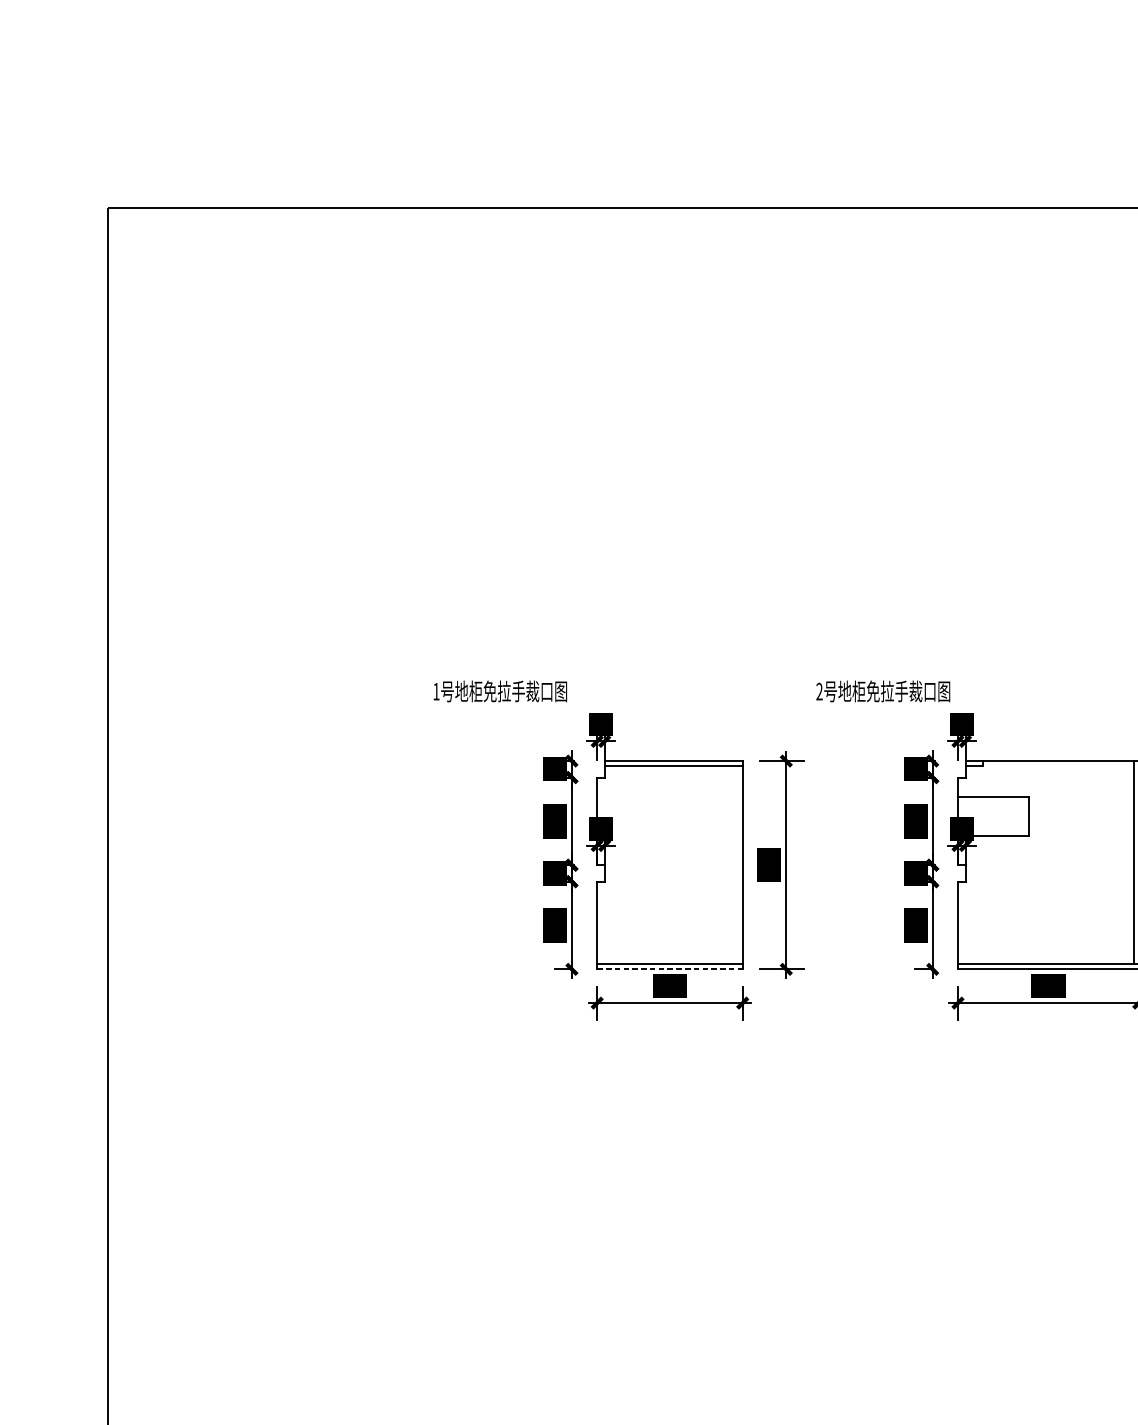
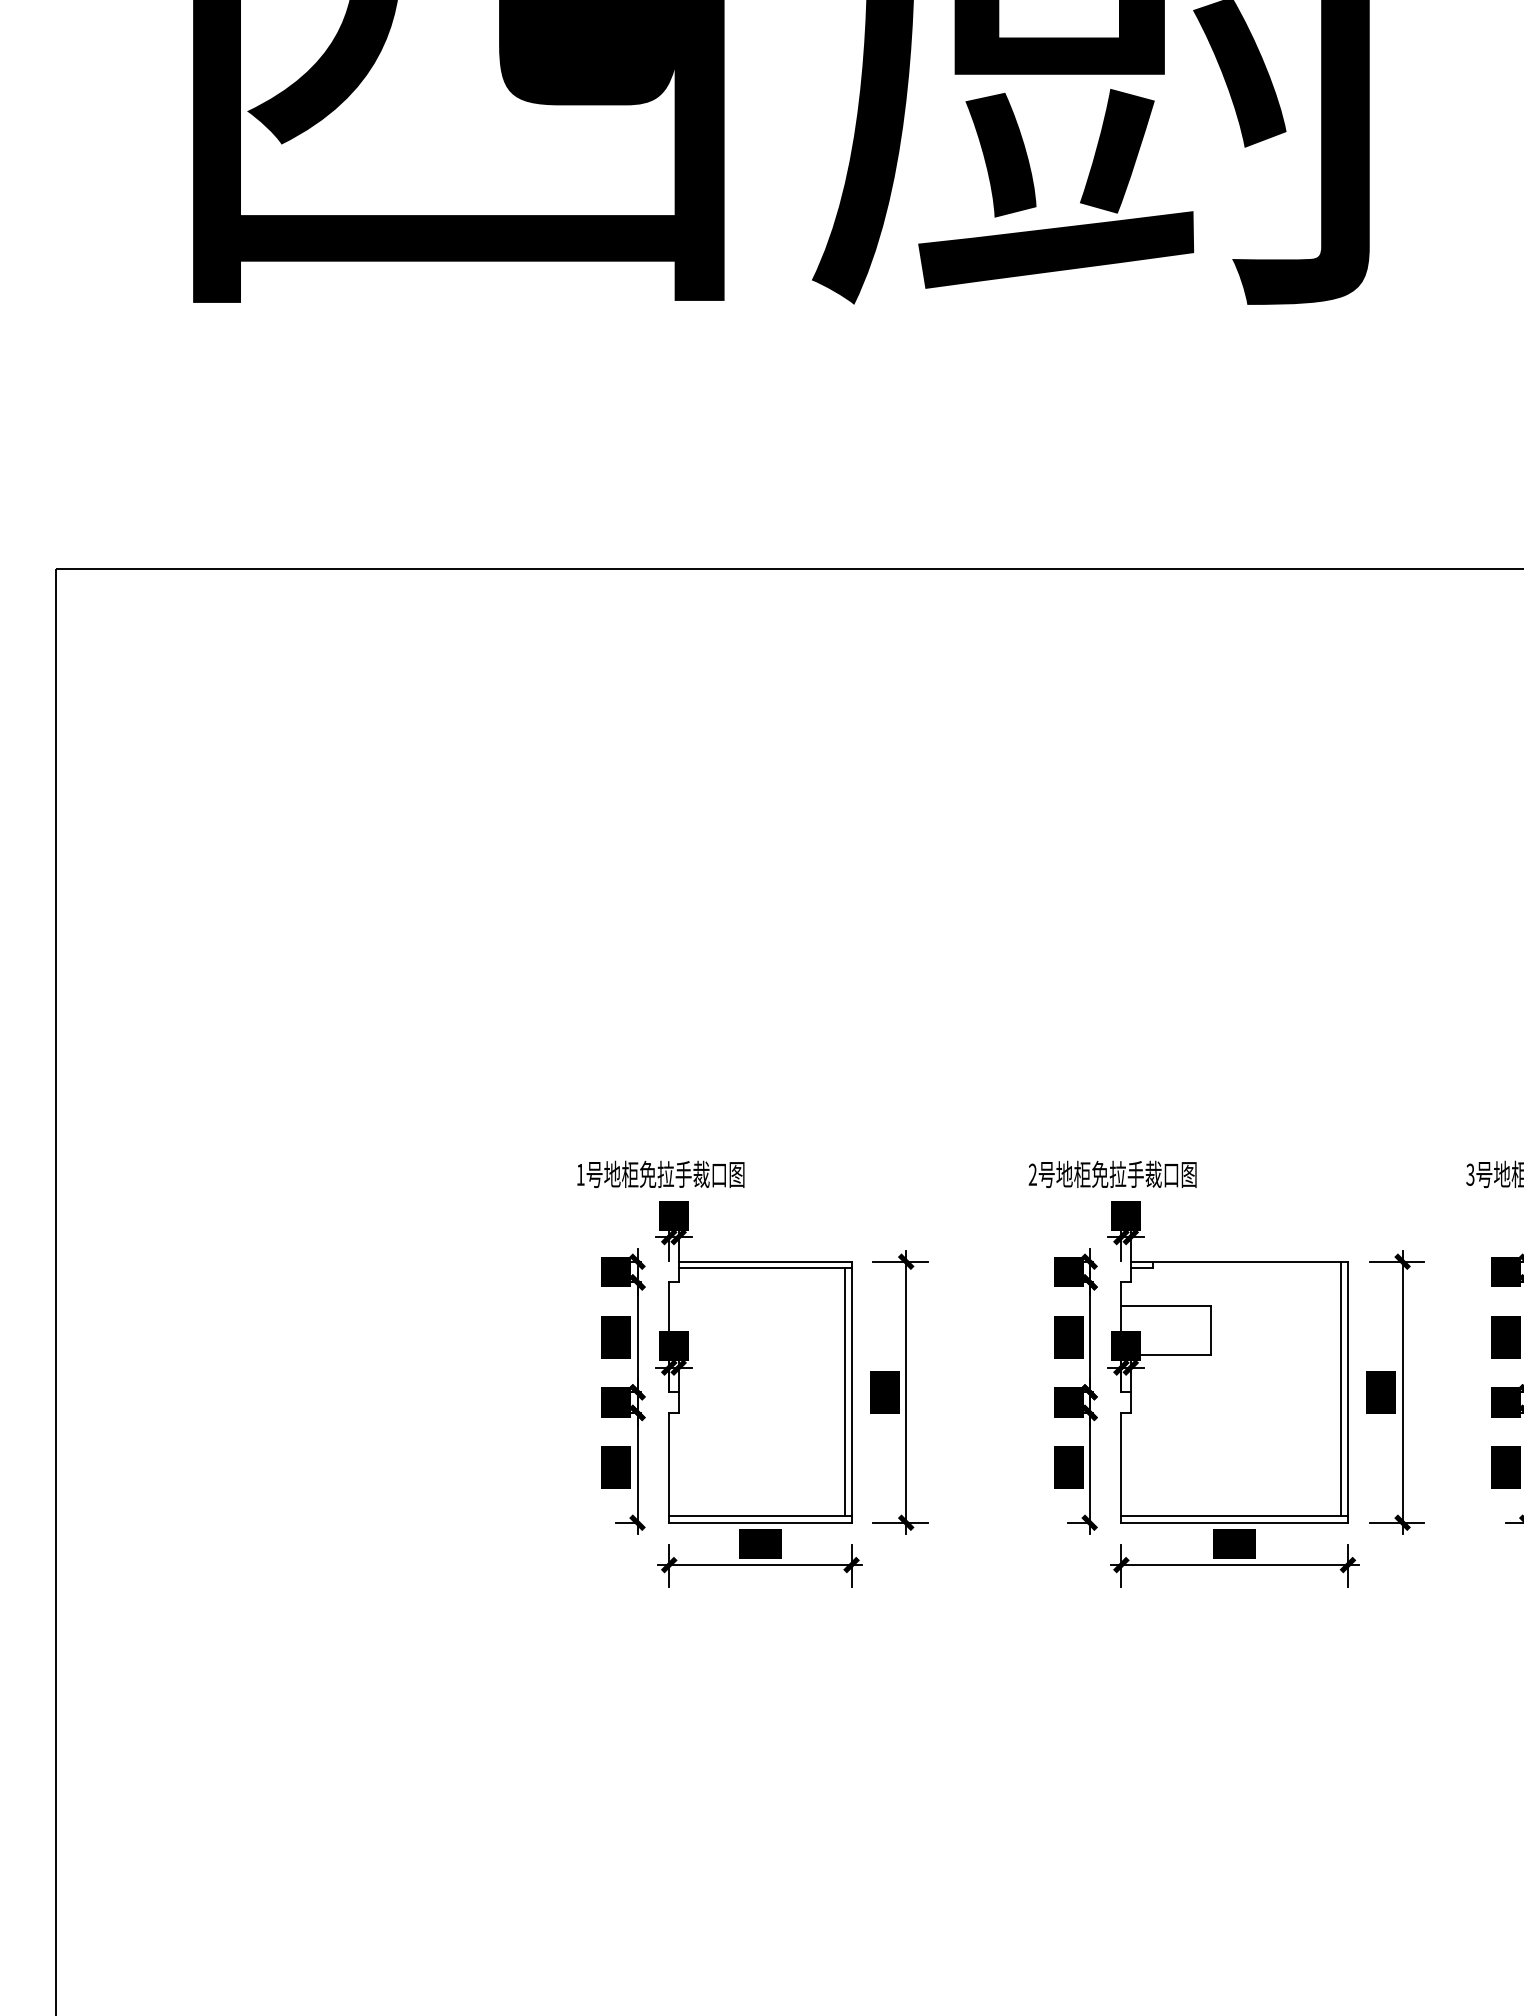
text: (500, 690) -> (660, 1173), moved
text: (883, 691) -> (1112, 1174), moved
line: (737, 865) -> (845, 1392), added
line: (670, 969) -> (760, 1522), dashed -> solid

